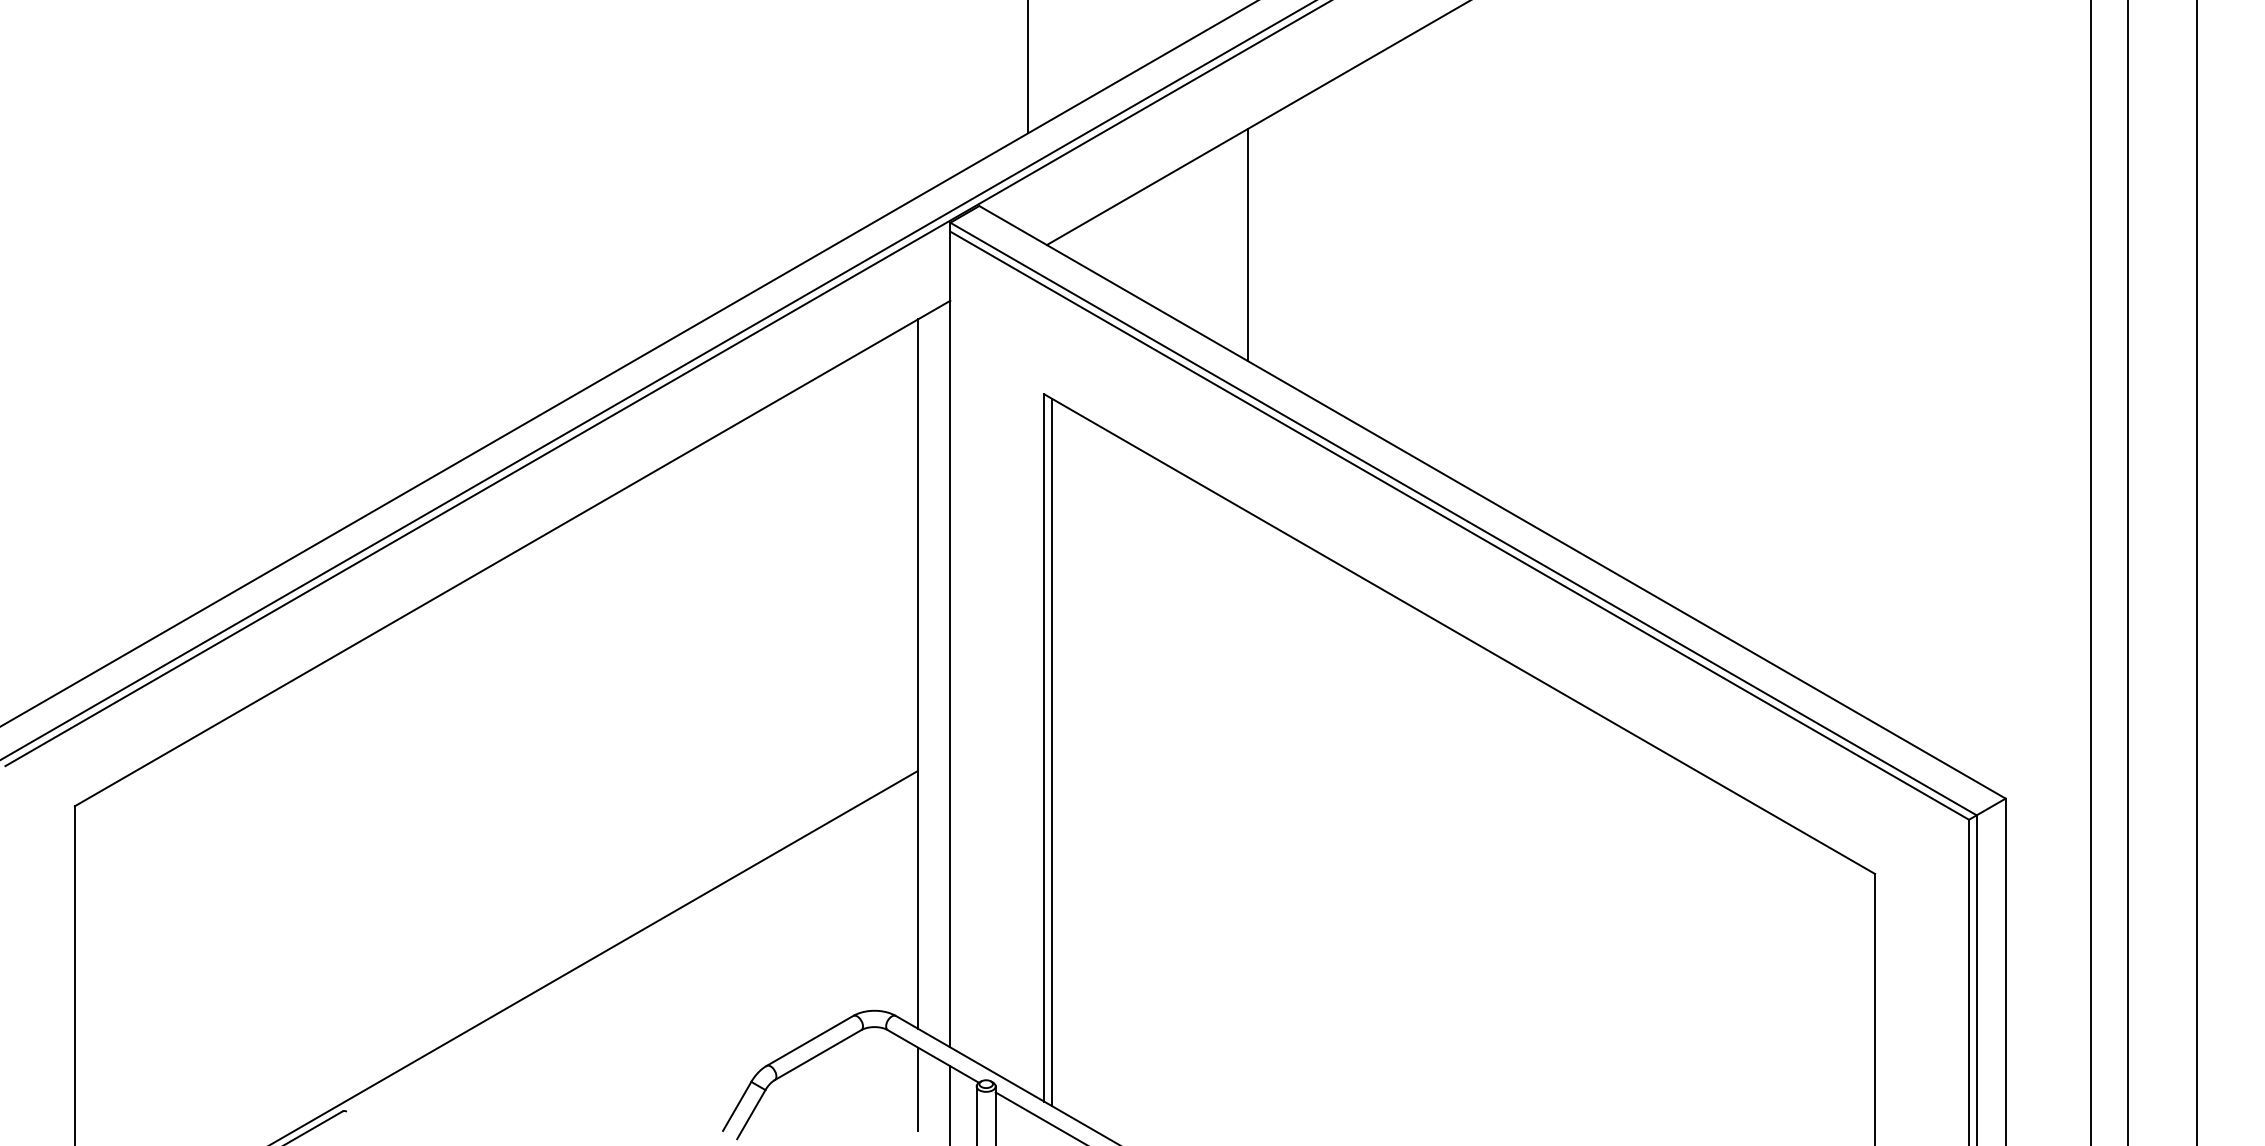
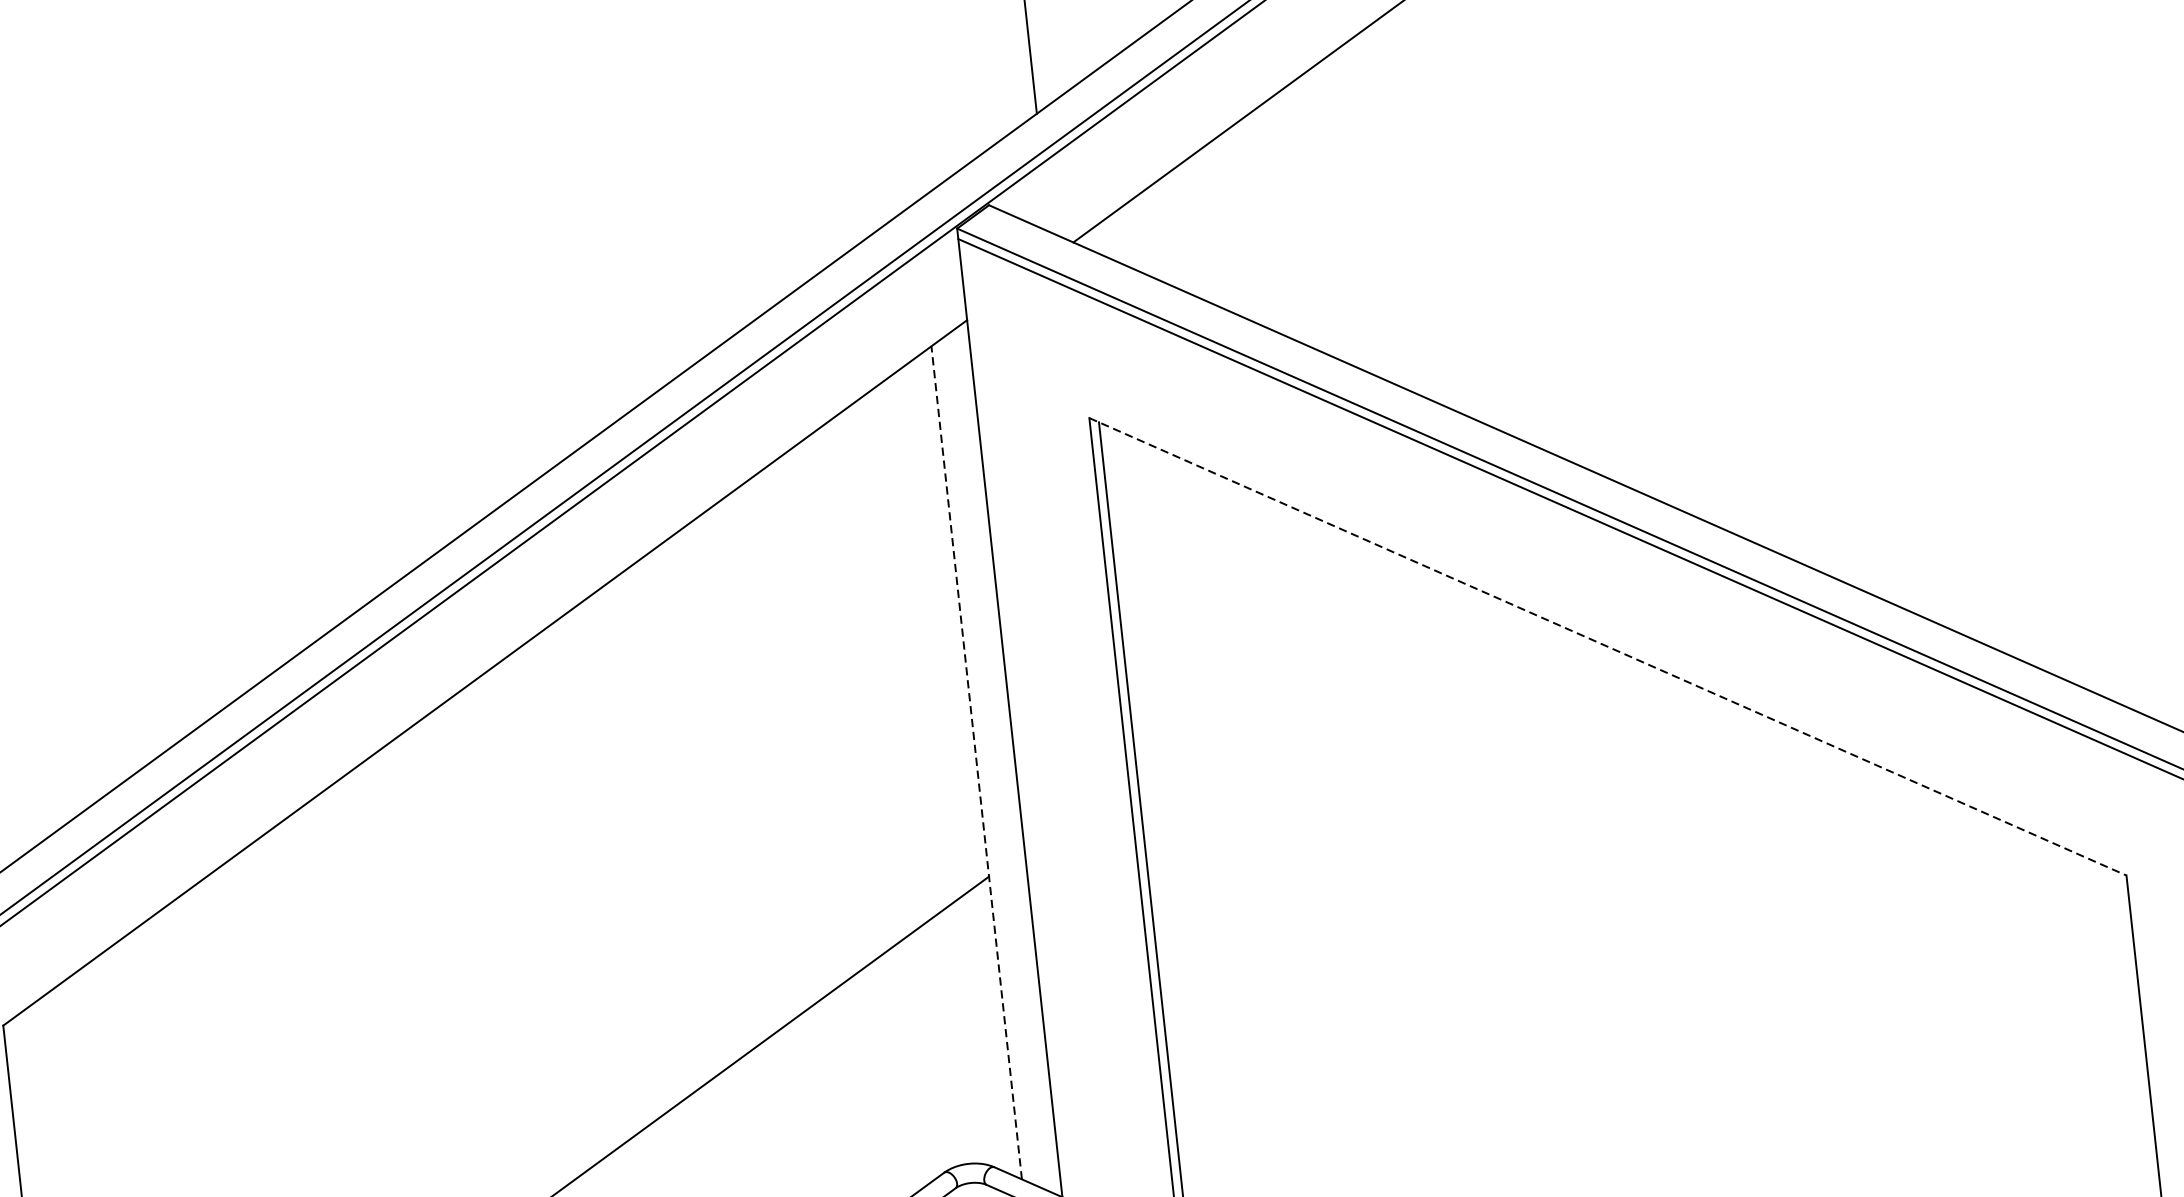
line: (1247, 245) -> (1309, 217), removed
line: (1459, 634) -> (1607, 647), solid -> dashed
line: (917, 674) -> (976, 763), solid -> dashed

